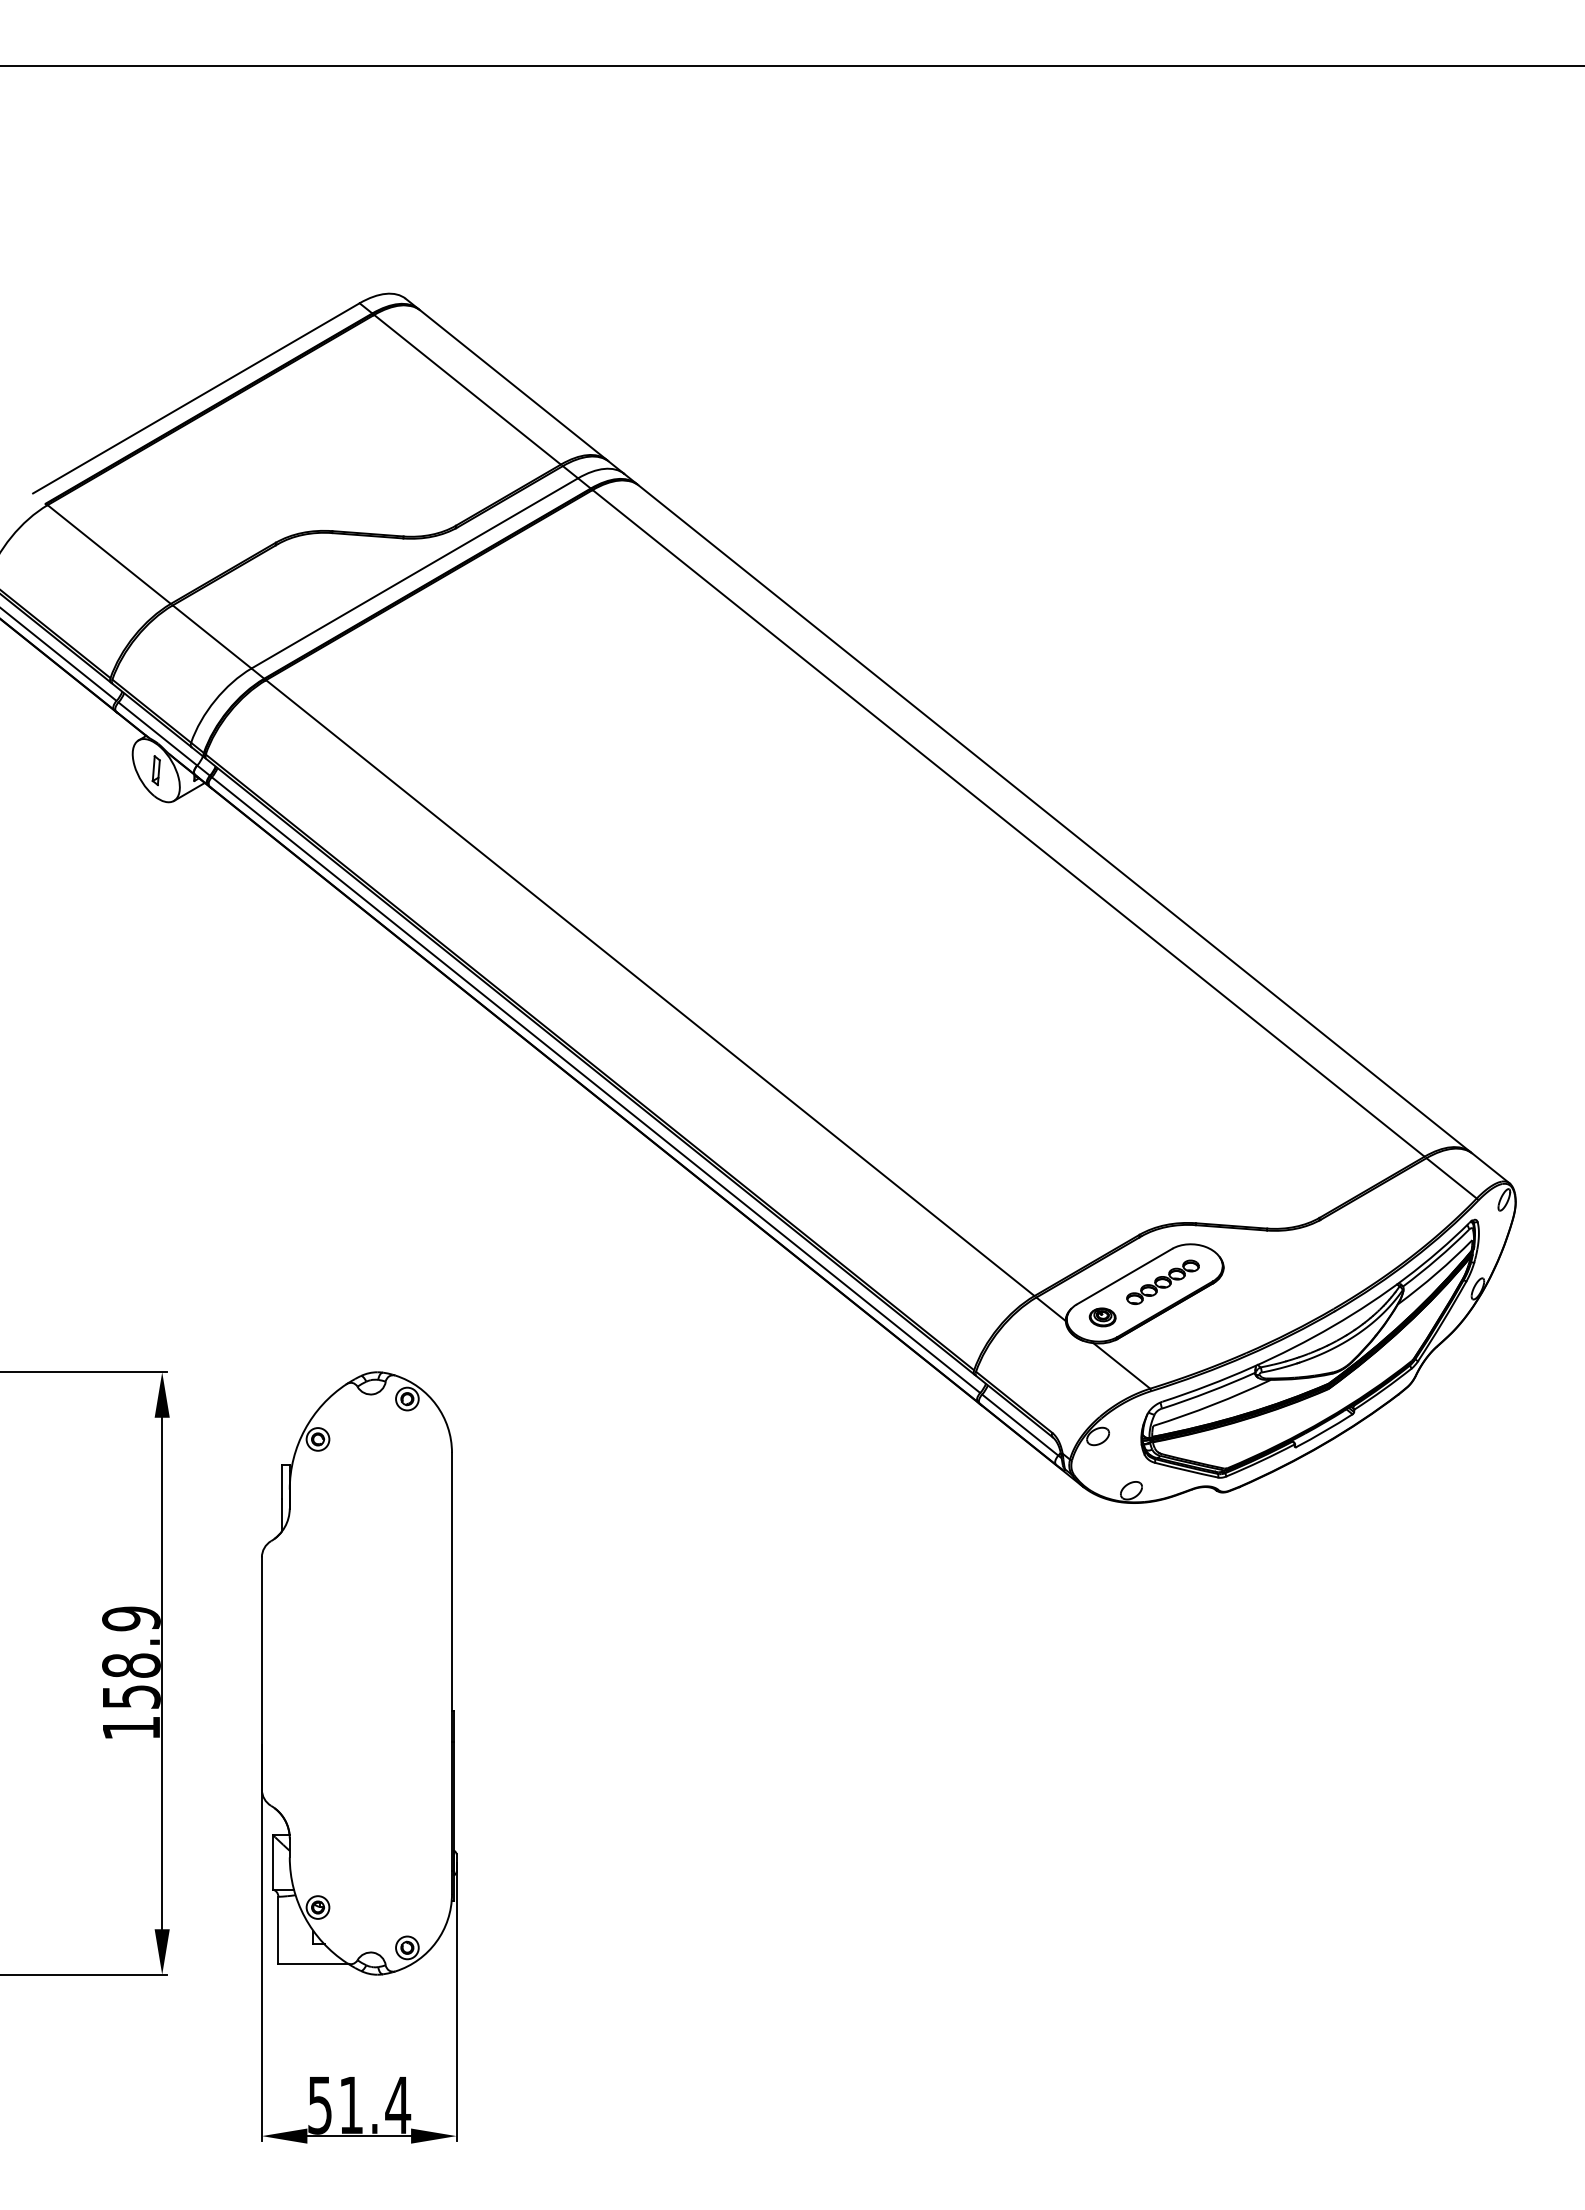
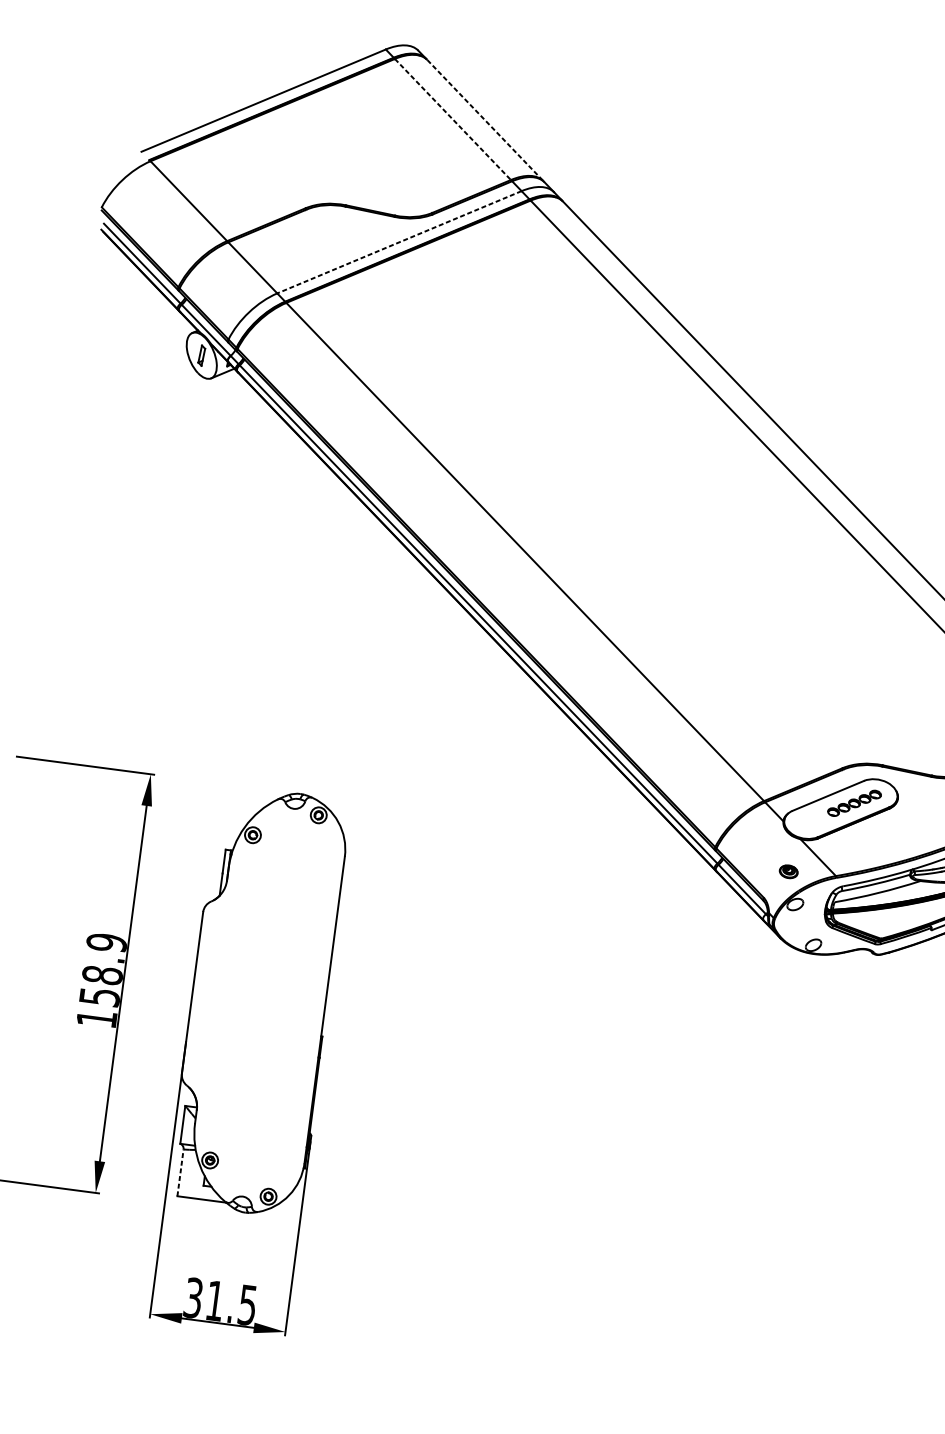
line: (513, 385) -> (485, 120), solid -> dashed
line: (467, 389) -> (452, 119), solid -> dashed
line: (414, 573) -> (399, 242), solid -> dashed
part: (1102, 1317) -> (788, 871), moved
line: (278, 1930) -> (180, 1172), solid -> dashed
text: (359, 2104) -> (220, 1301), 51.4 -> 31.5

